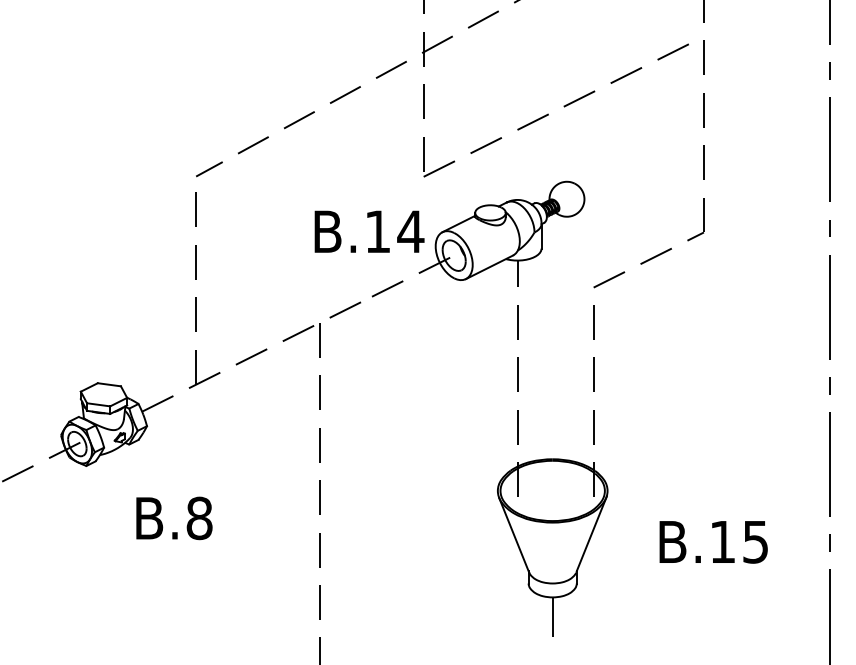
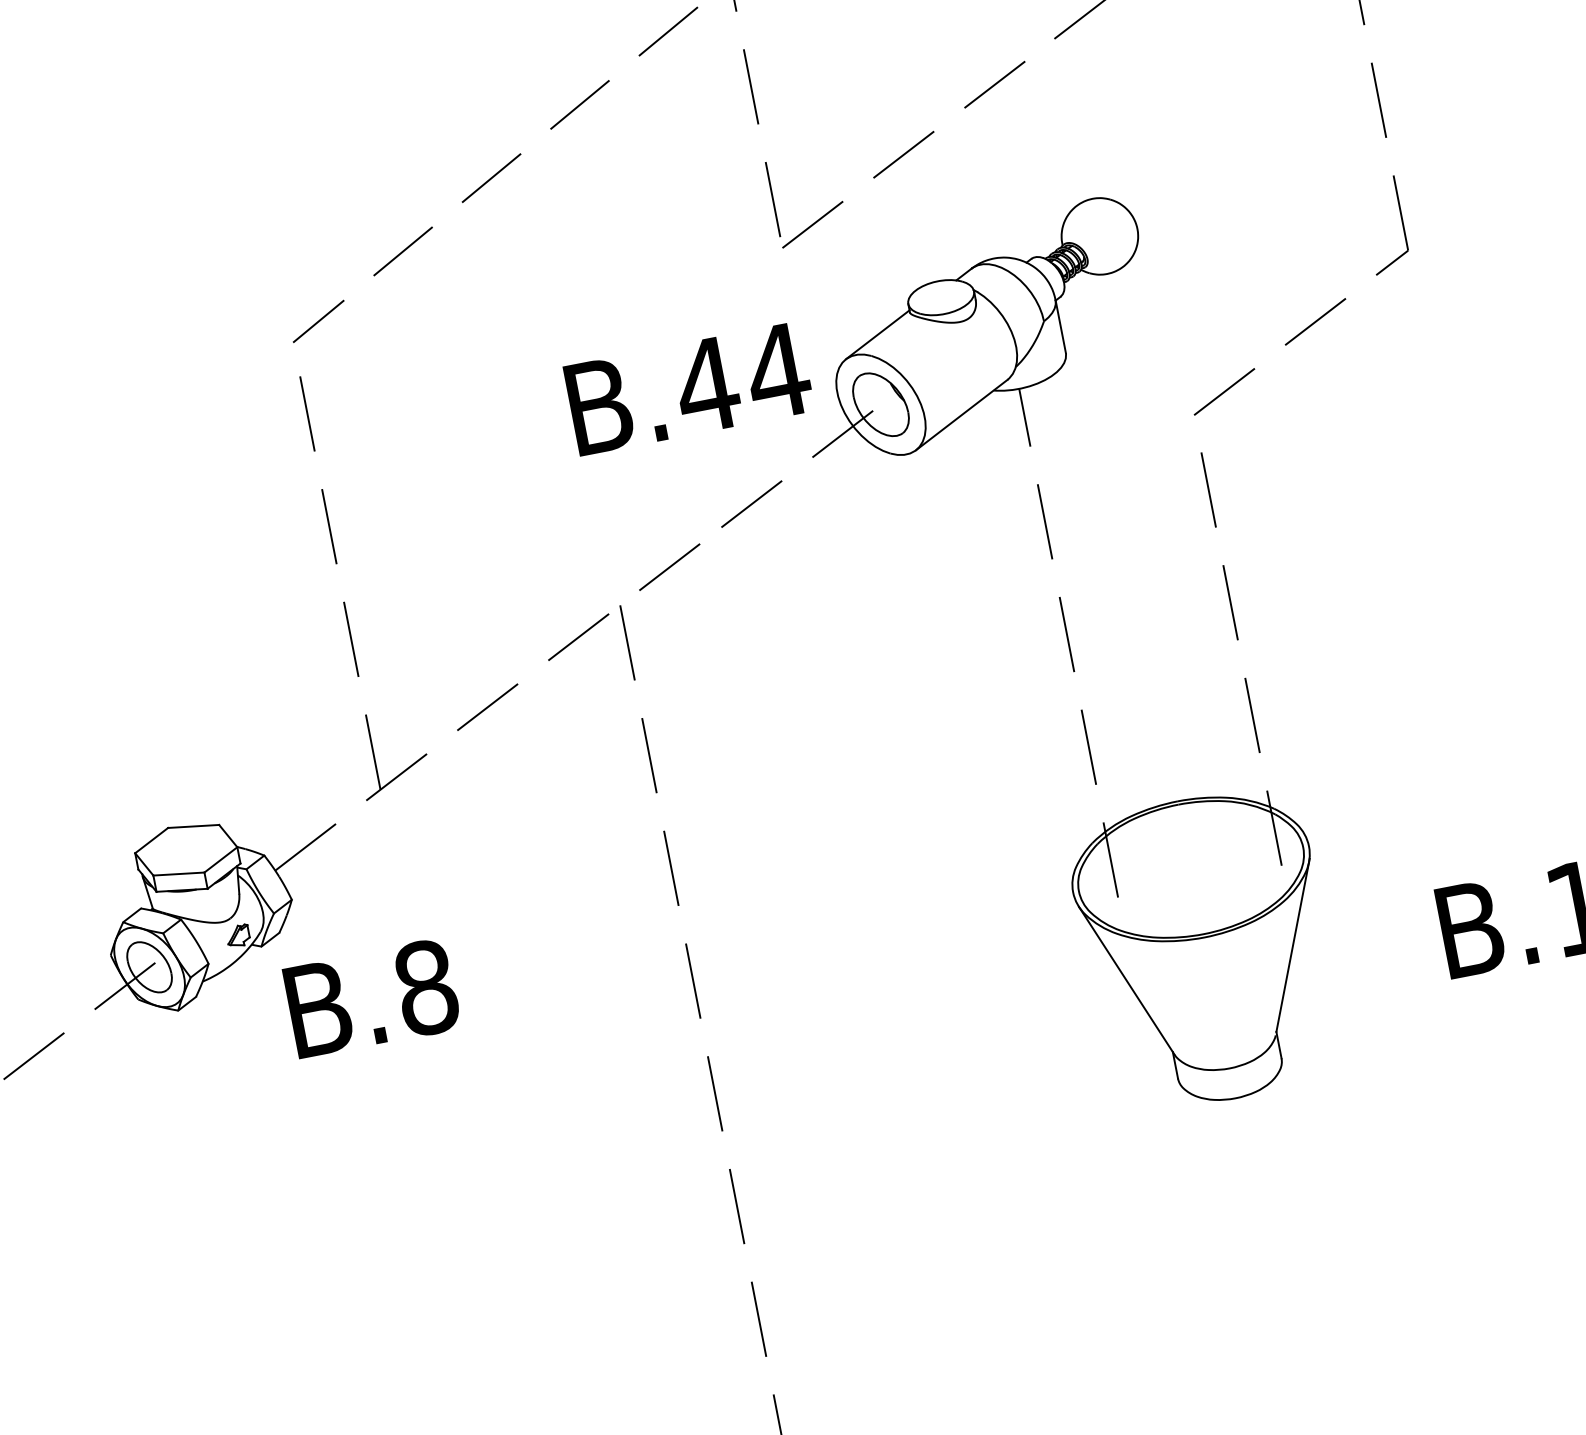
text: (377, 231) -> (705, 384), B.14 -> B.44
text: (174, 518) -> (372, 998), moved
line: (552, 617) -> (1243, 1141), removed

